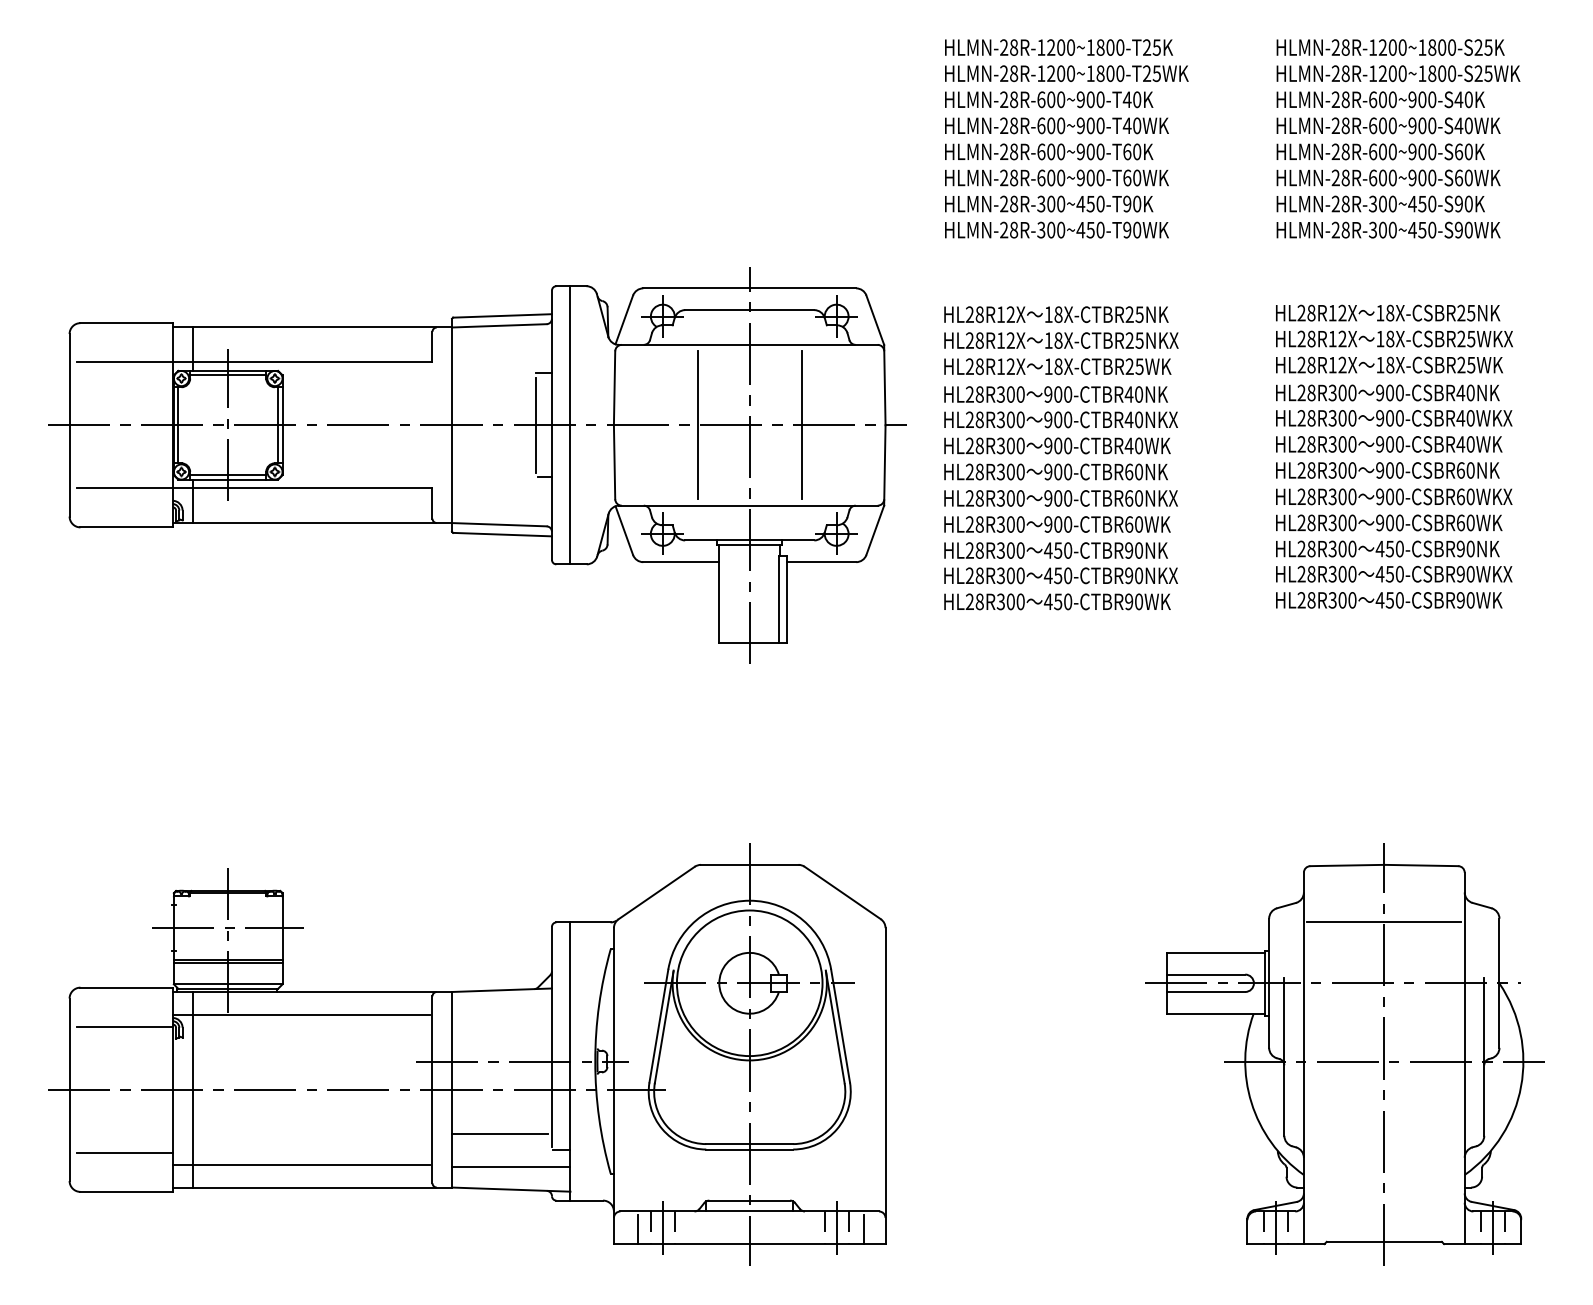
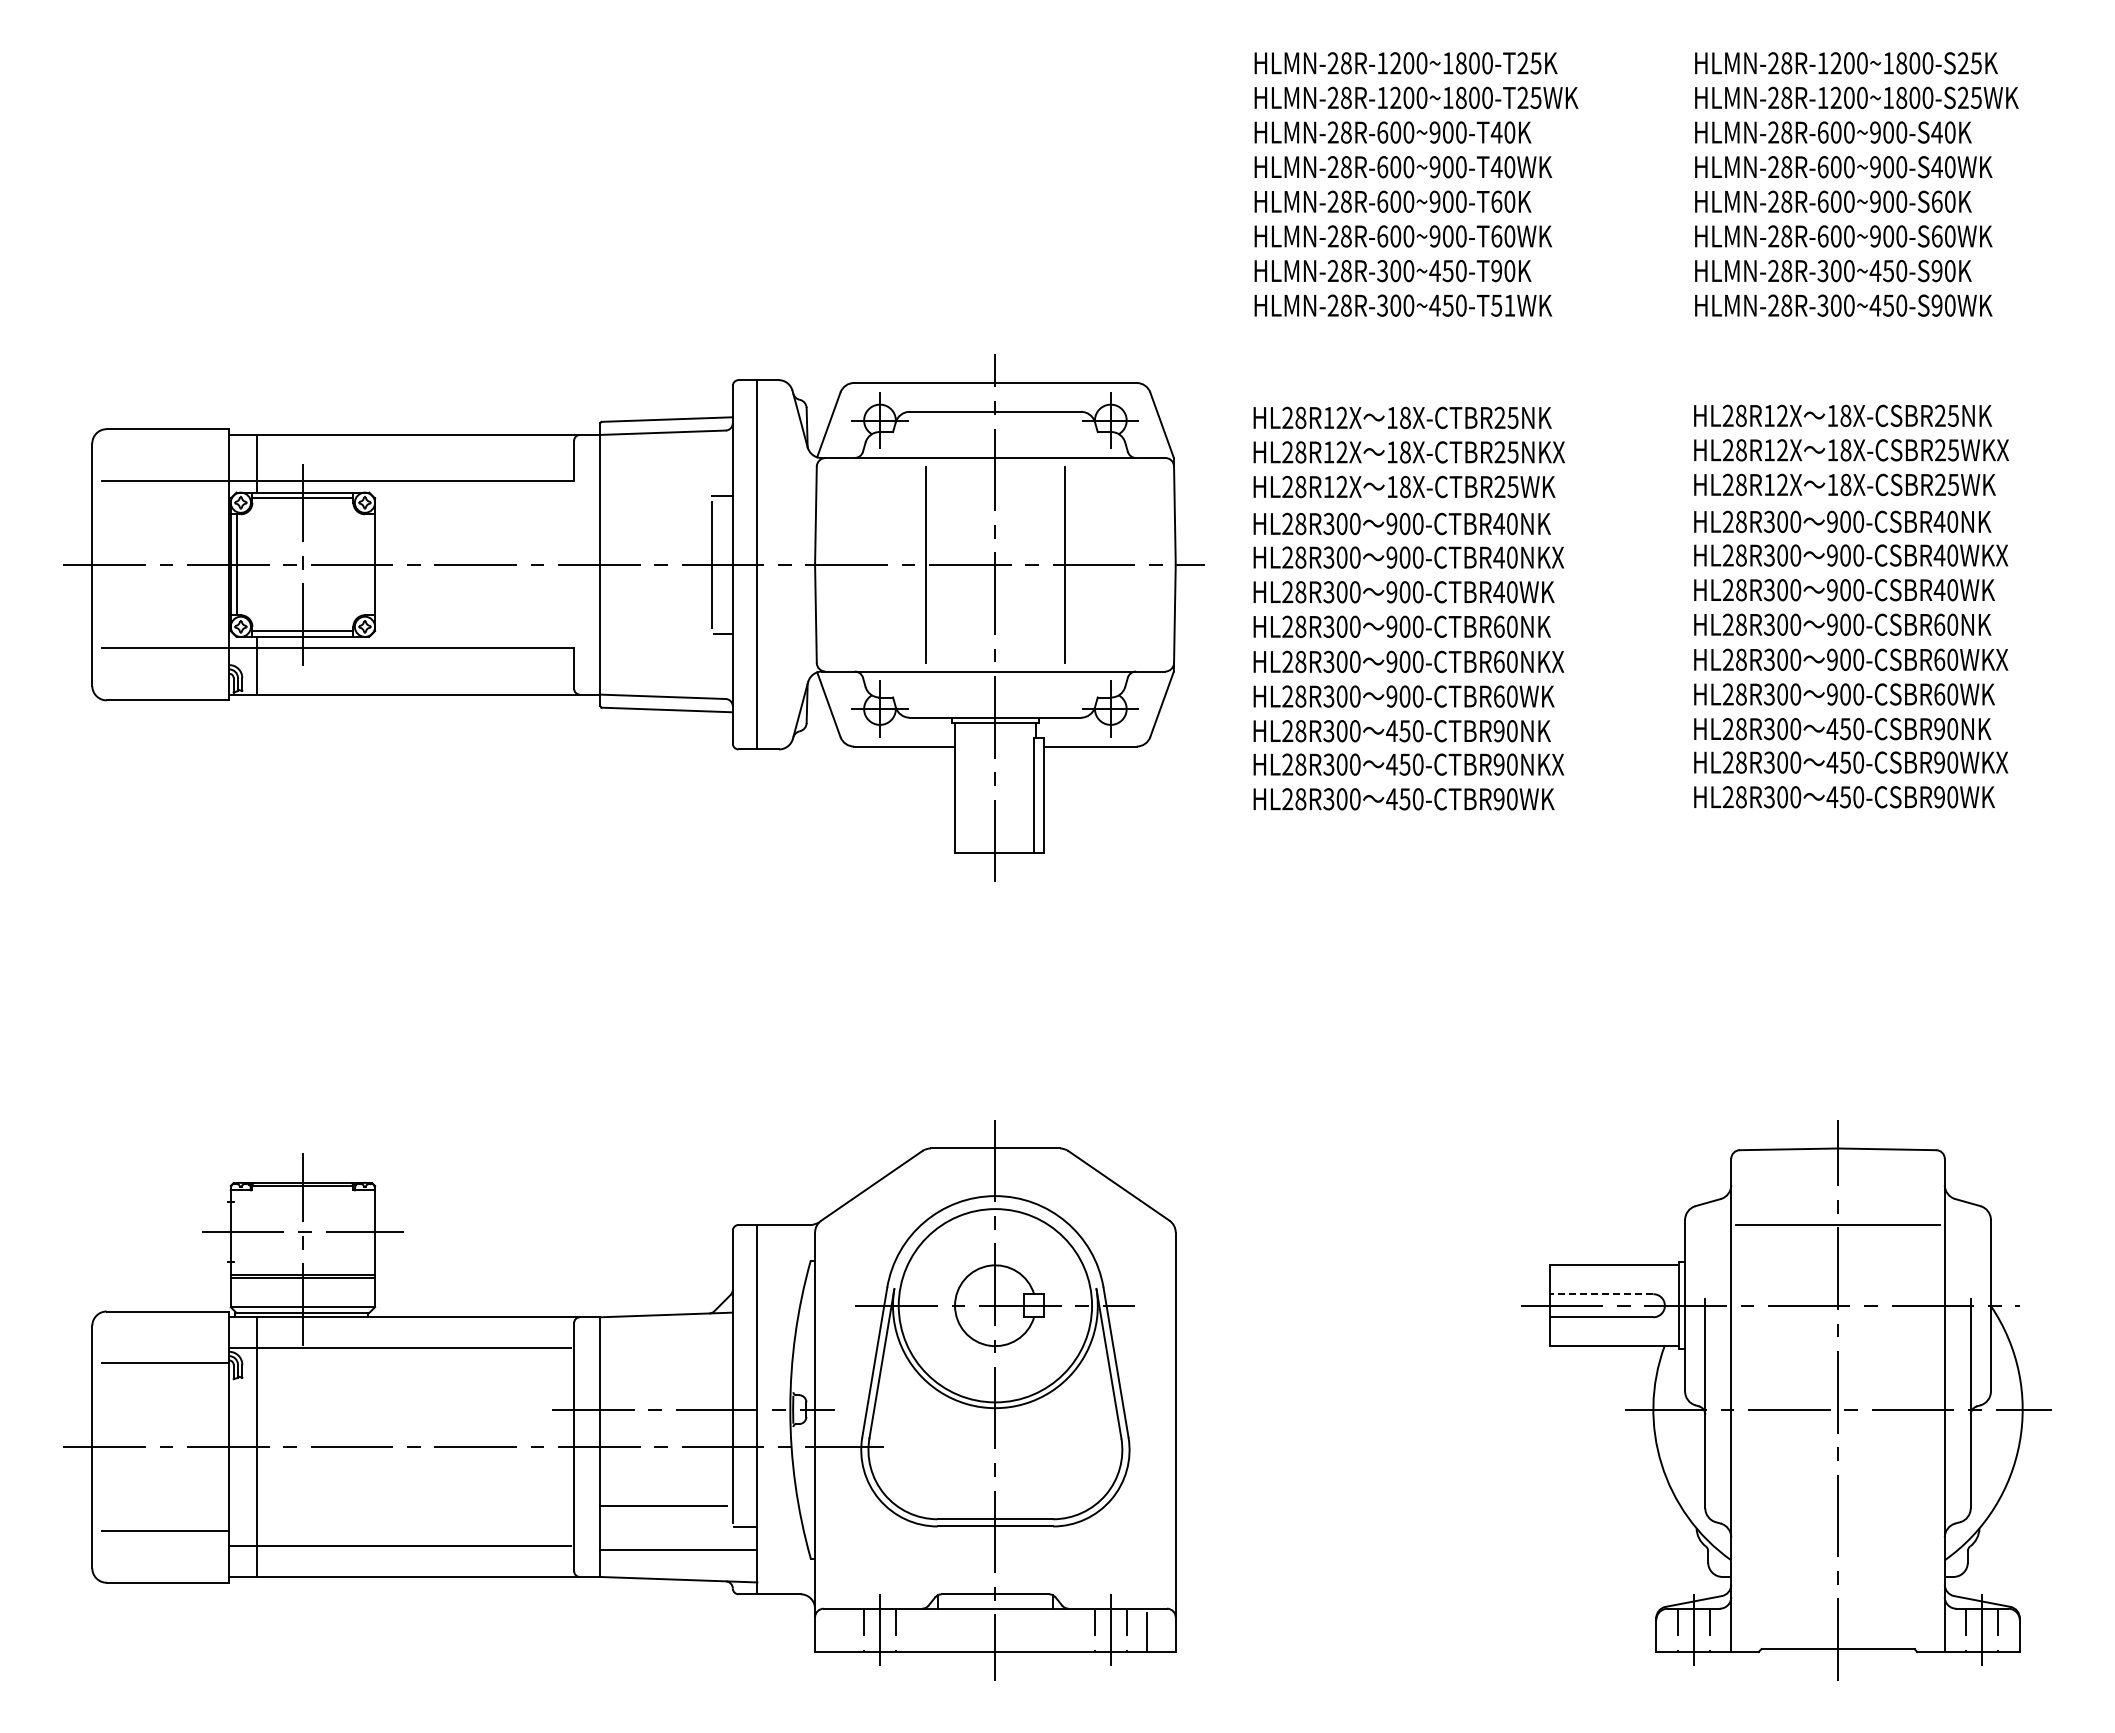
text: (1132, 230) -> (1503, 305), HLMN-28R-300~450-T90WK -> HLMN-28R-300~450-T51WK
line: (278, 425) -> (369, 564), removed
line: (1206, 974) -> (1601, 1294), solid -> dashed
line: (637, 1229) -> (846, 1632), removed

